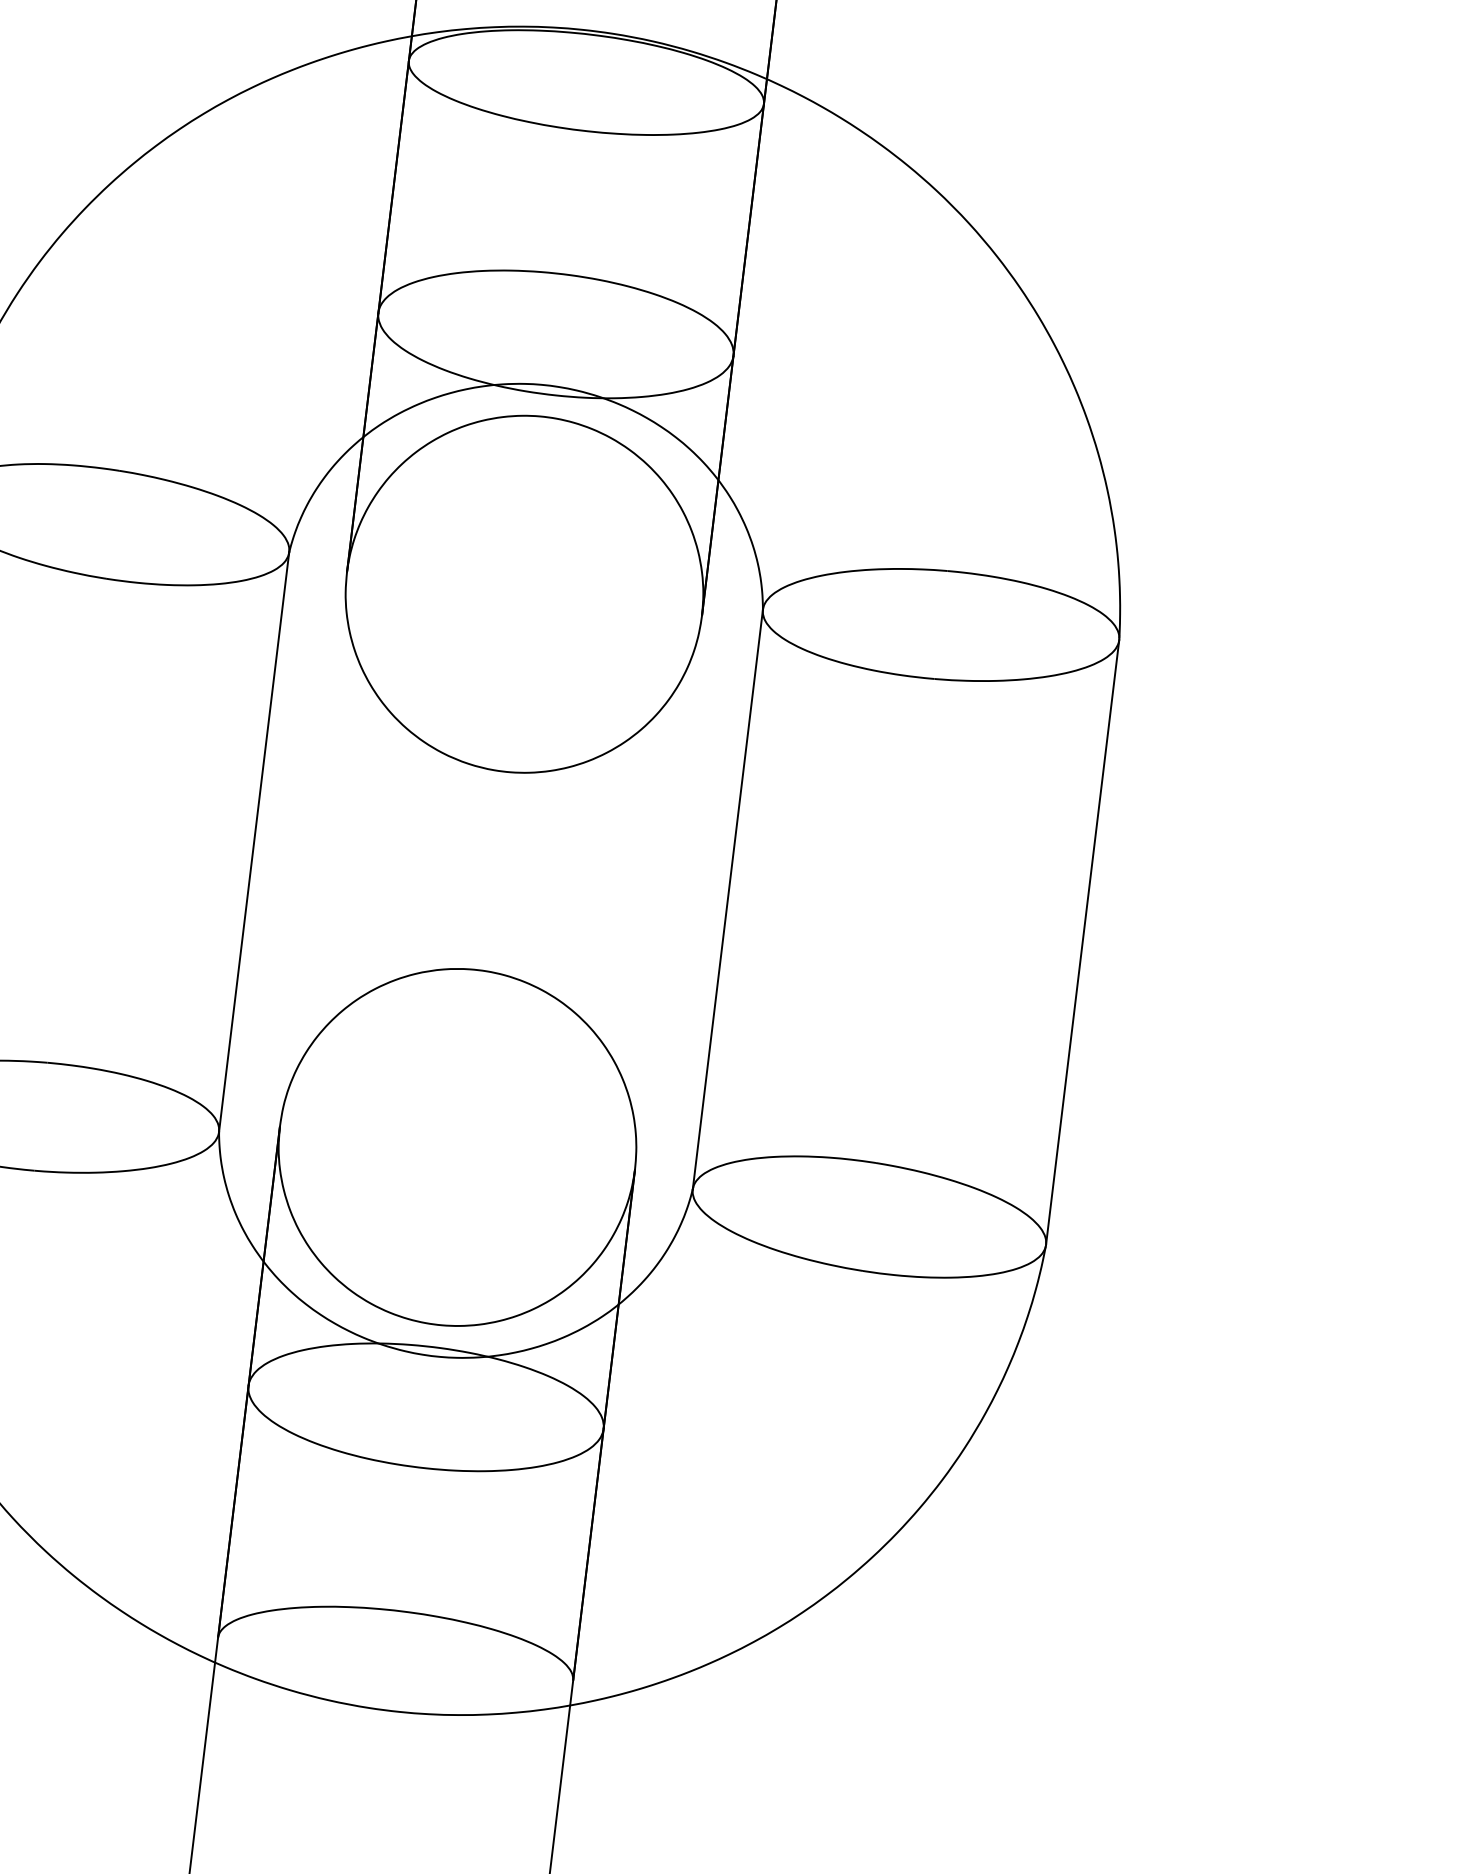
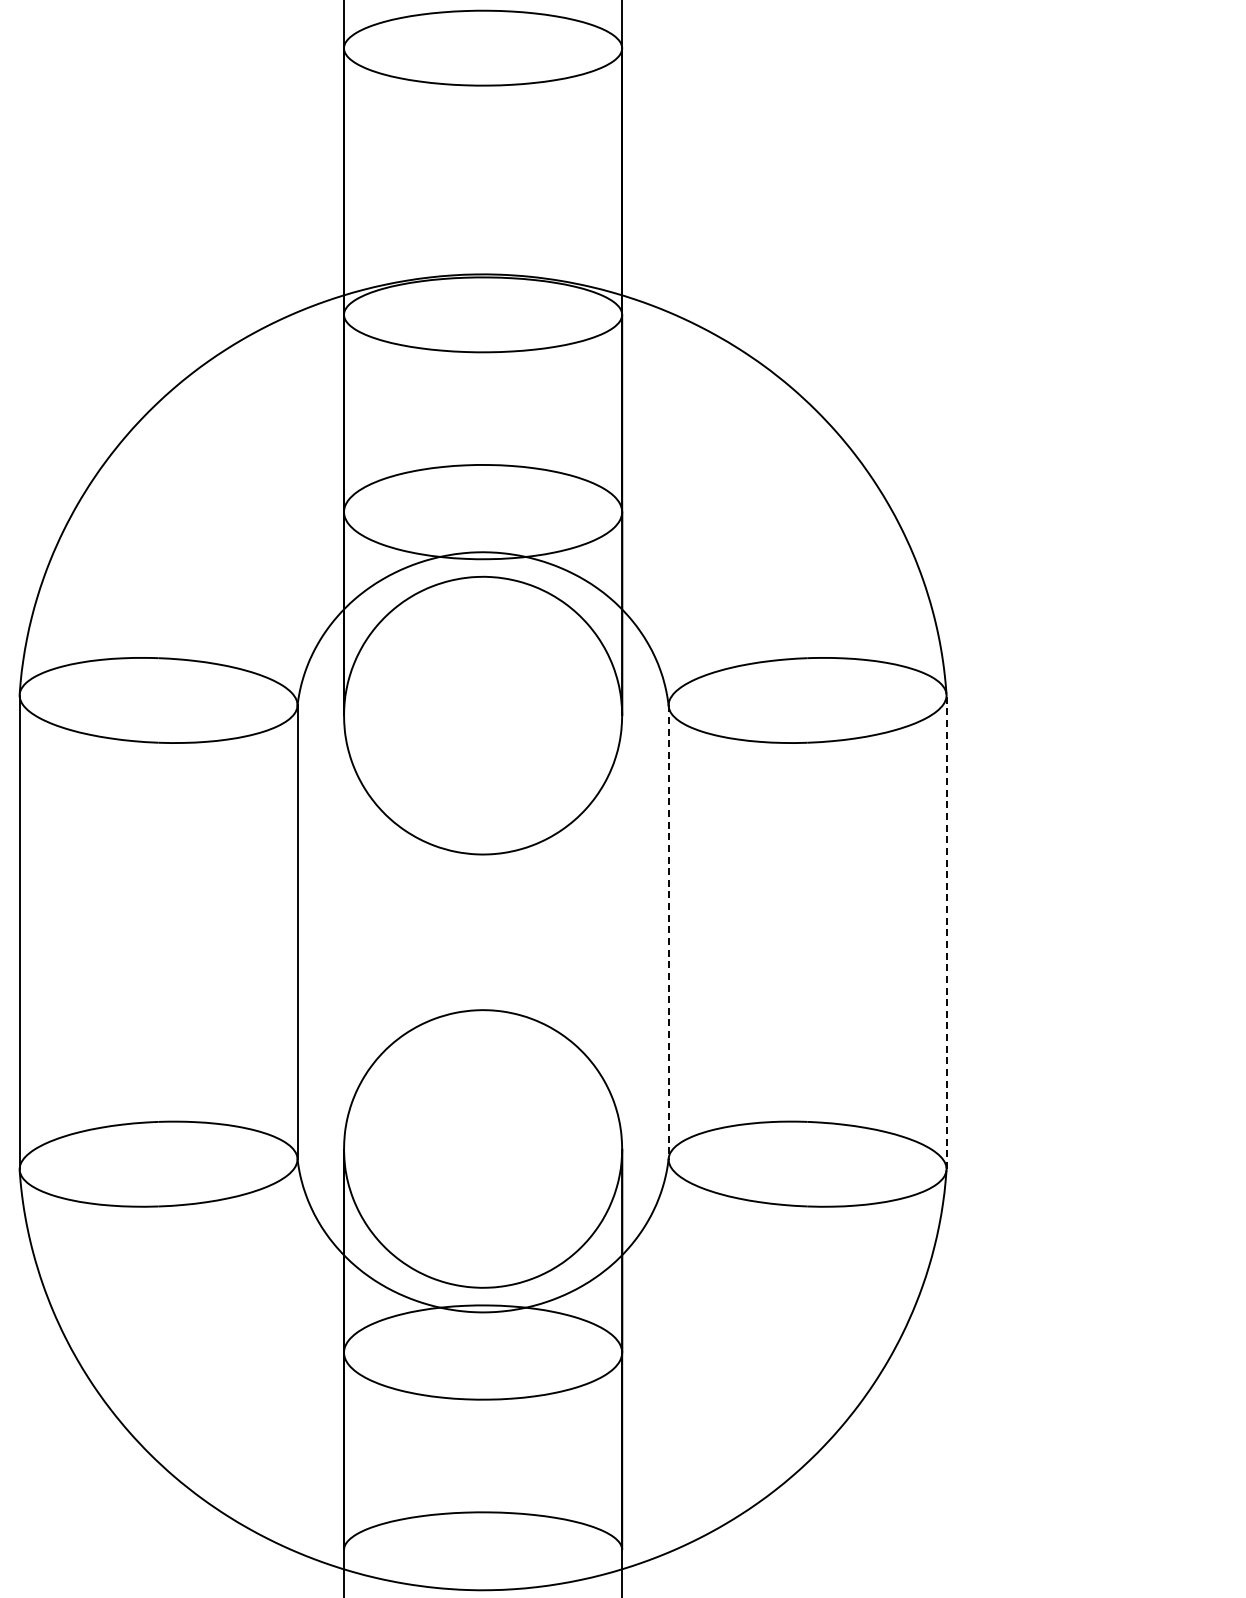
line: (727, 899) -> (668, 932), solid -> dashed
line: (1082, 942) -> (946, 932), solid -> dashed

